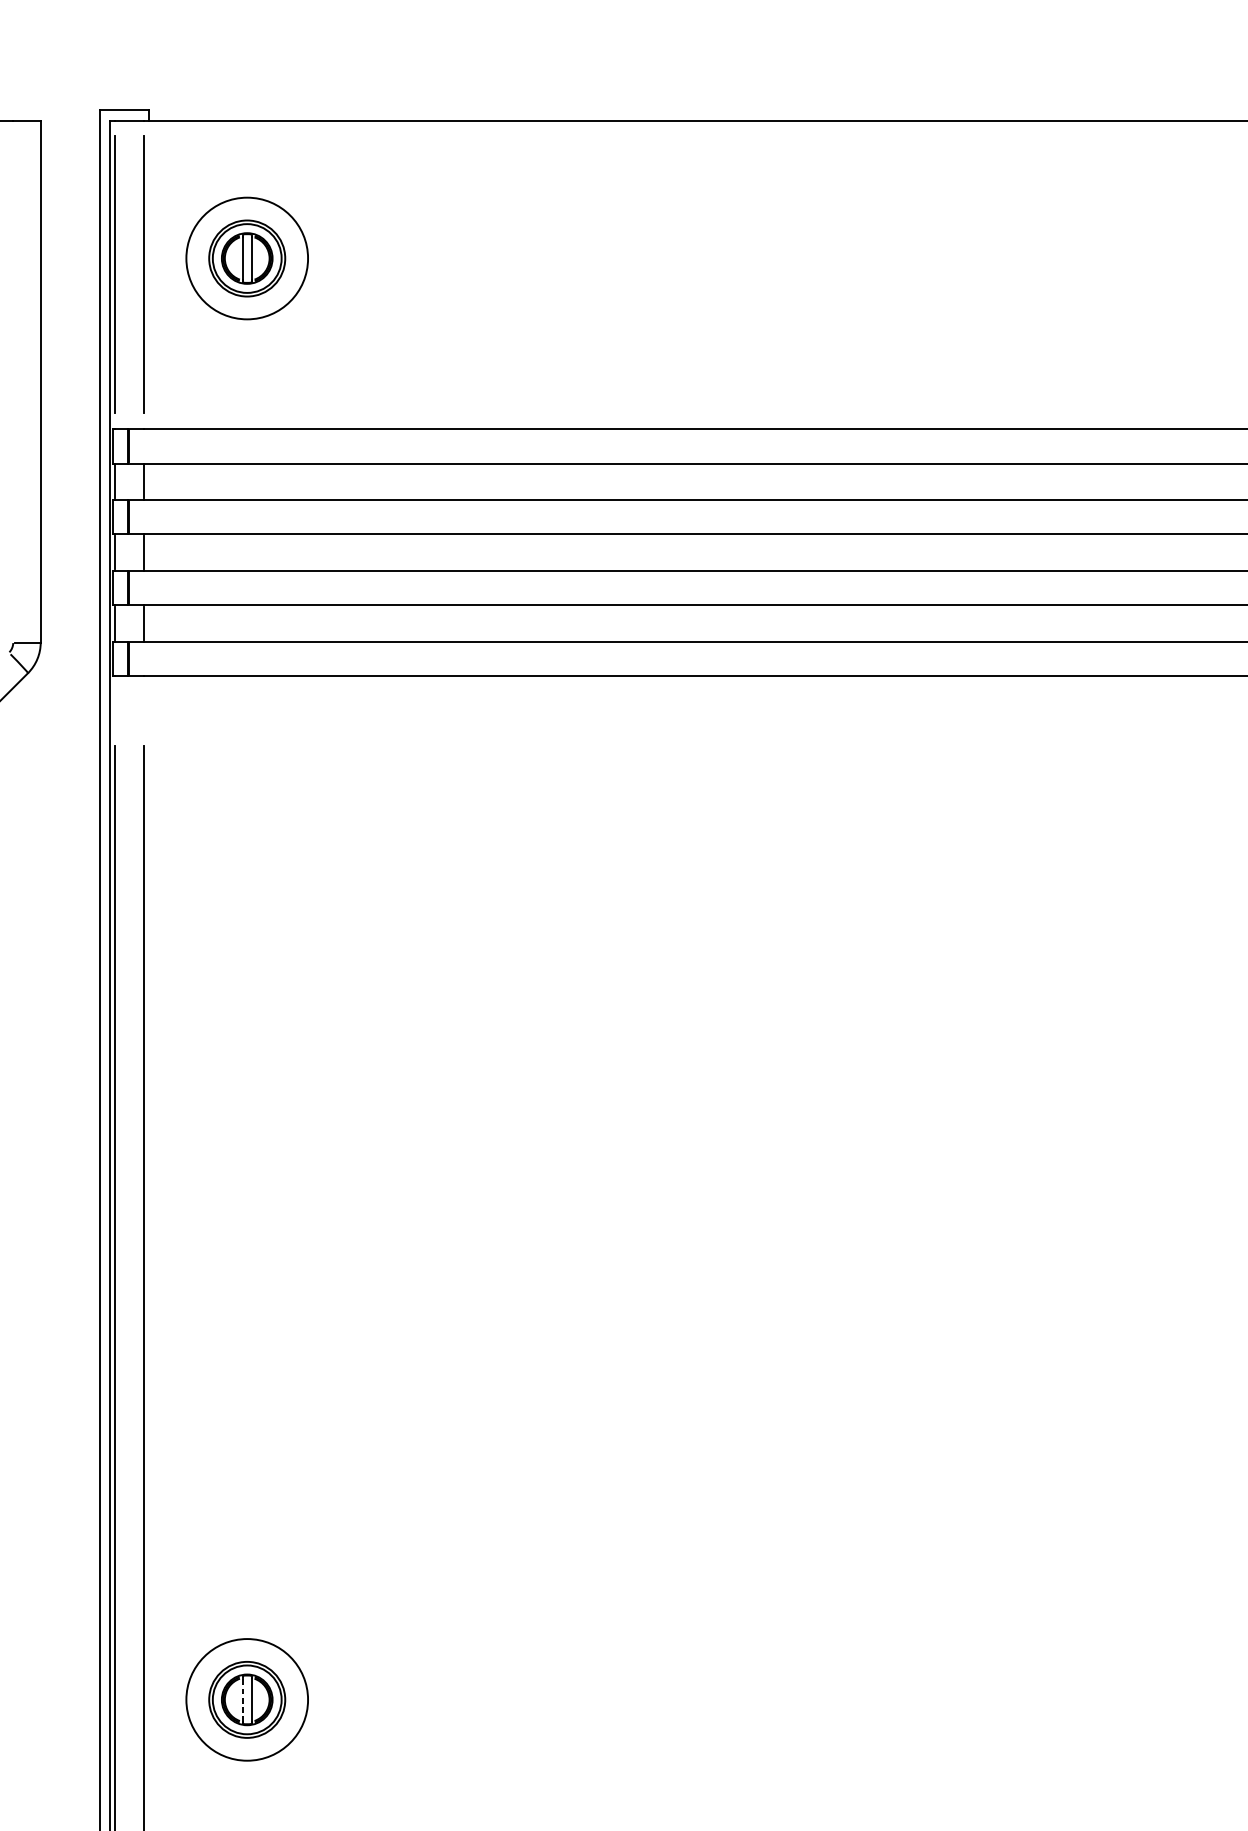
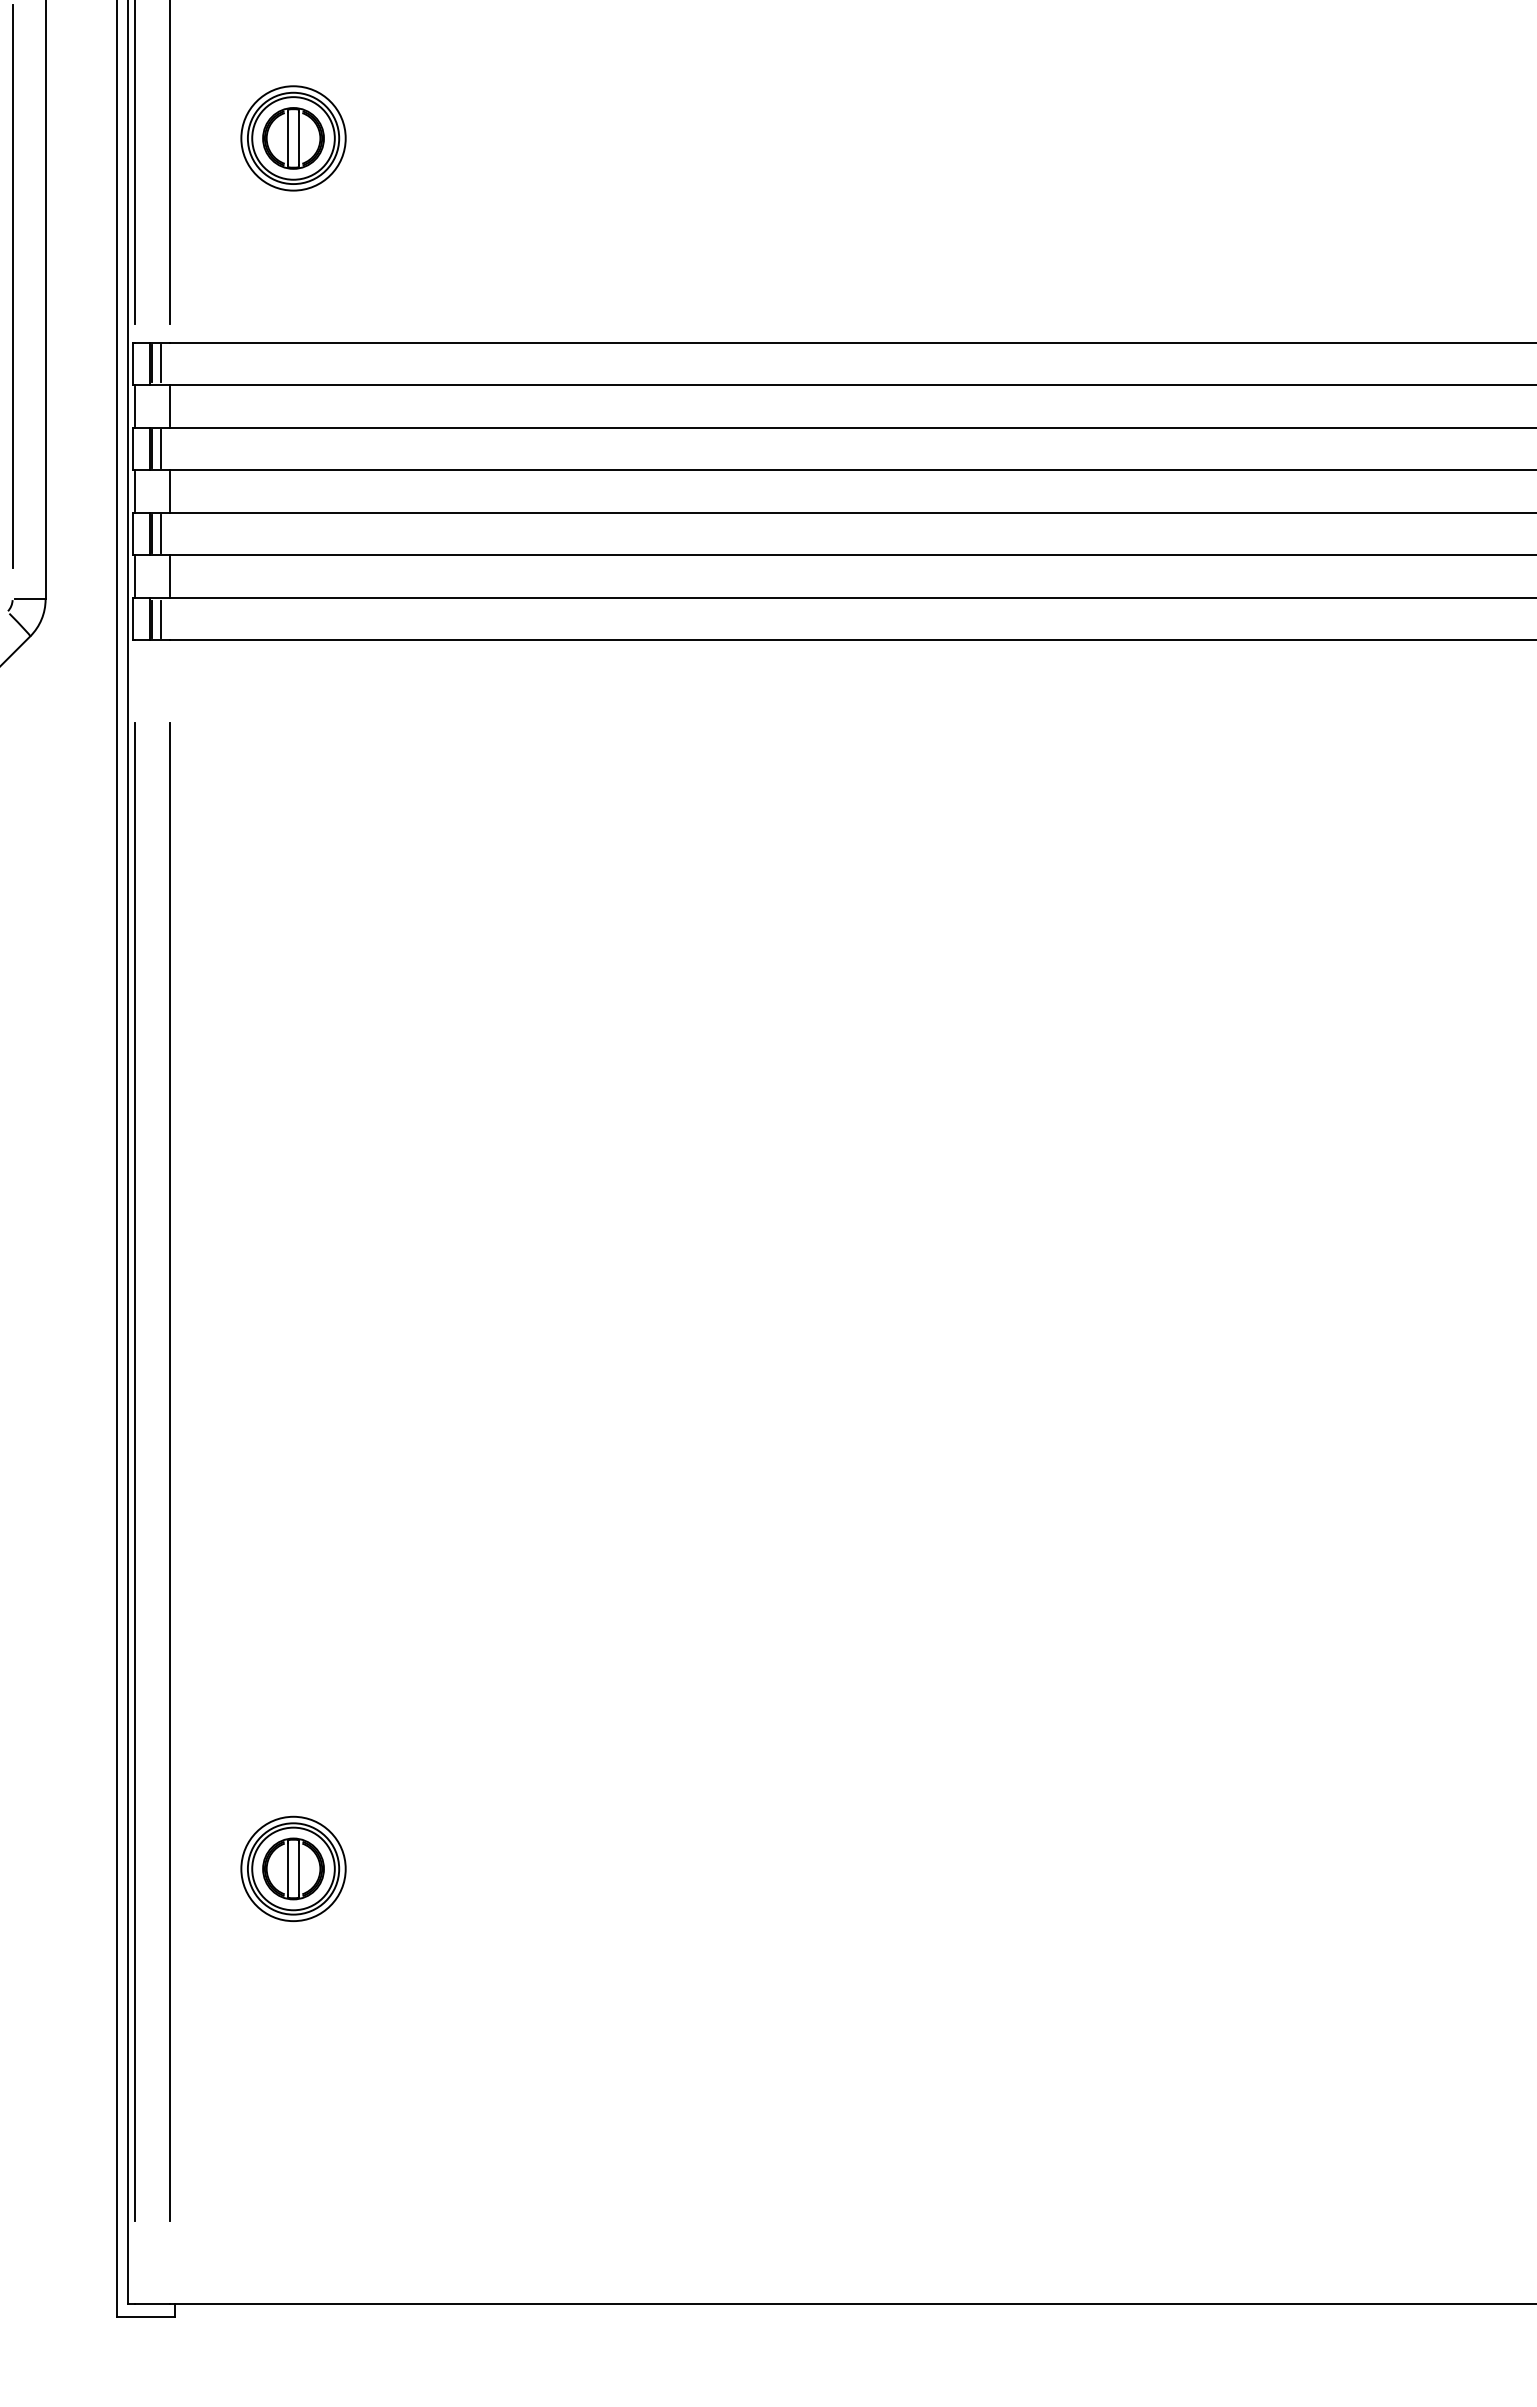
circle: (247, 258) -> (293, 138), size x0.71
line: (13, 381) -> (12, 286), added
line: (136, 445) -> (160, 363), added
line: (136, 516) -> (160, 448), added
line: (136, 587) -> (160, 533), added
line: (136, 659) -> (160, 619), added
line: (243, 1699) -> (288, 1868), dashed -> solid
circle: (247, 1699) -> (293, 1868), size x0.71

